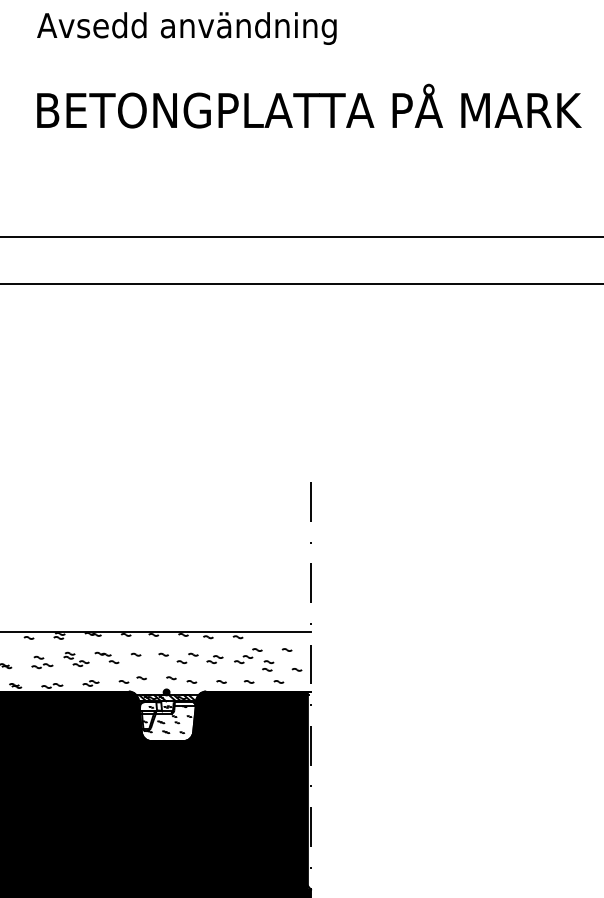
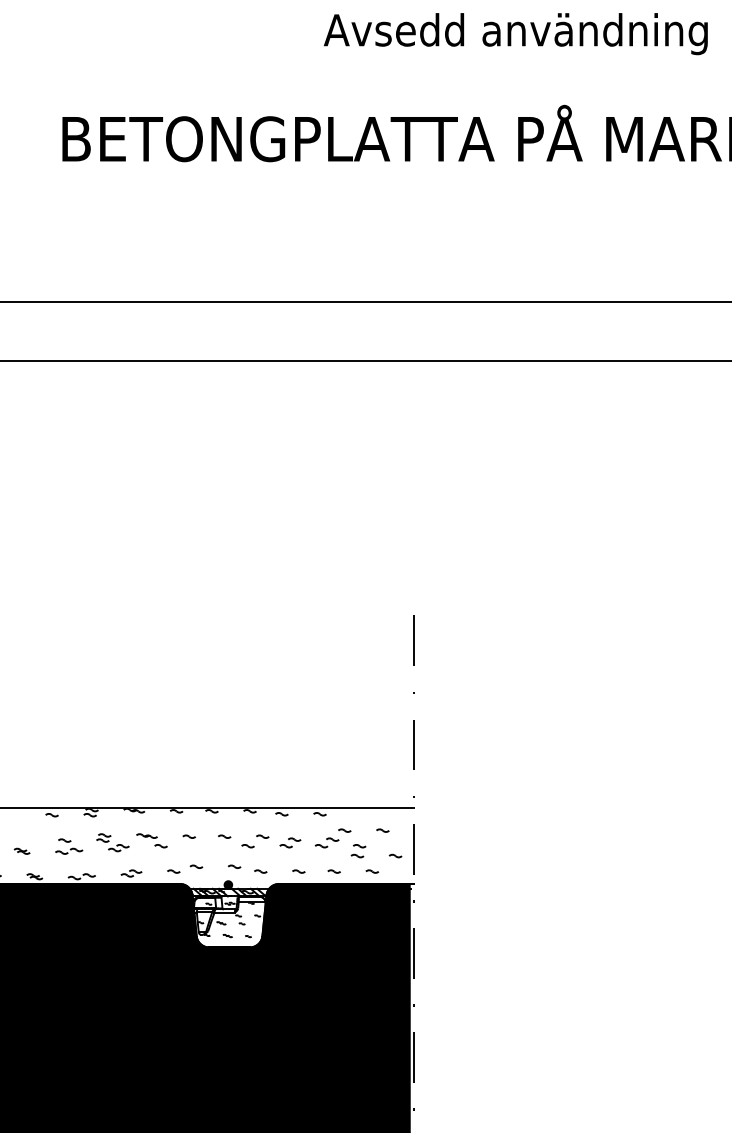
text: (186, 28) -> (515, 33), moved

